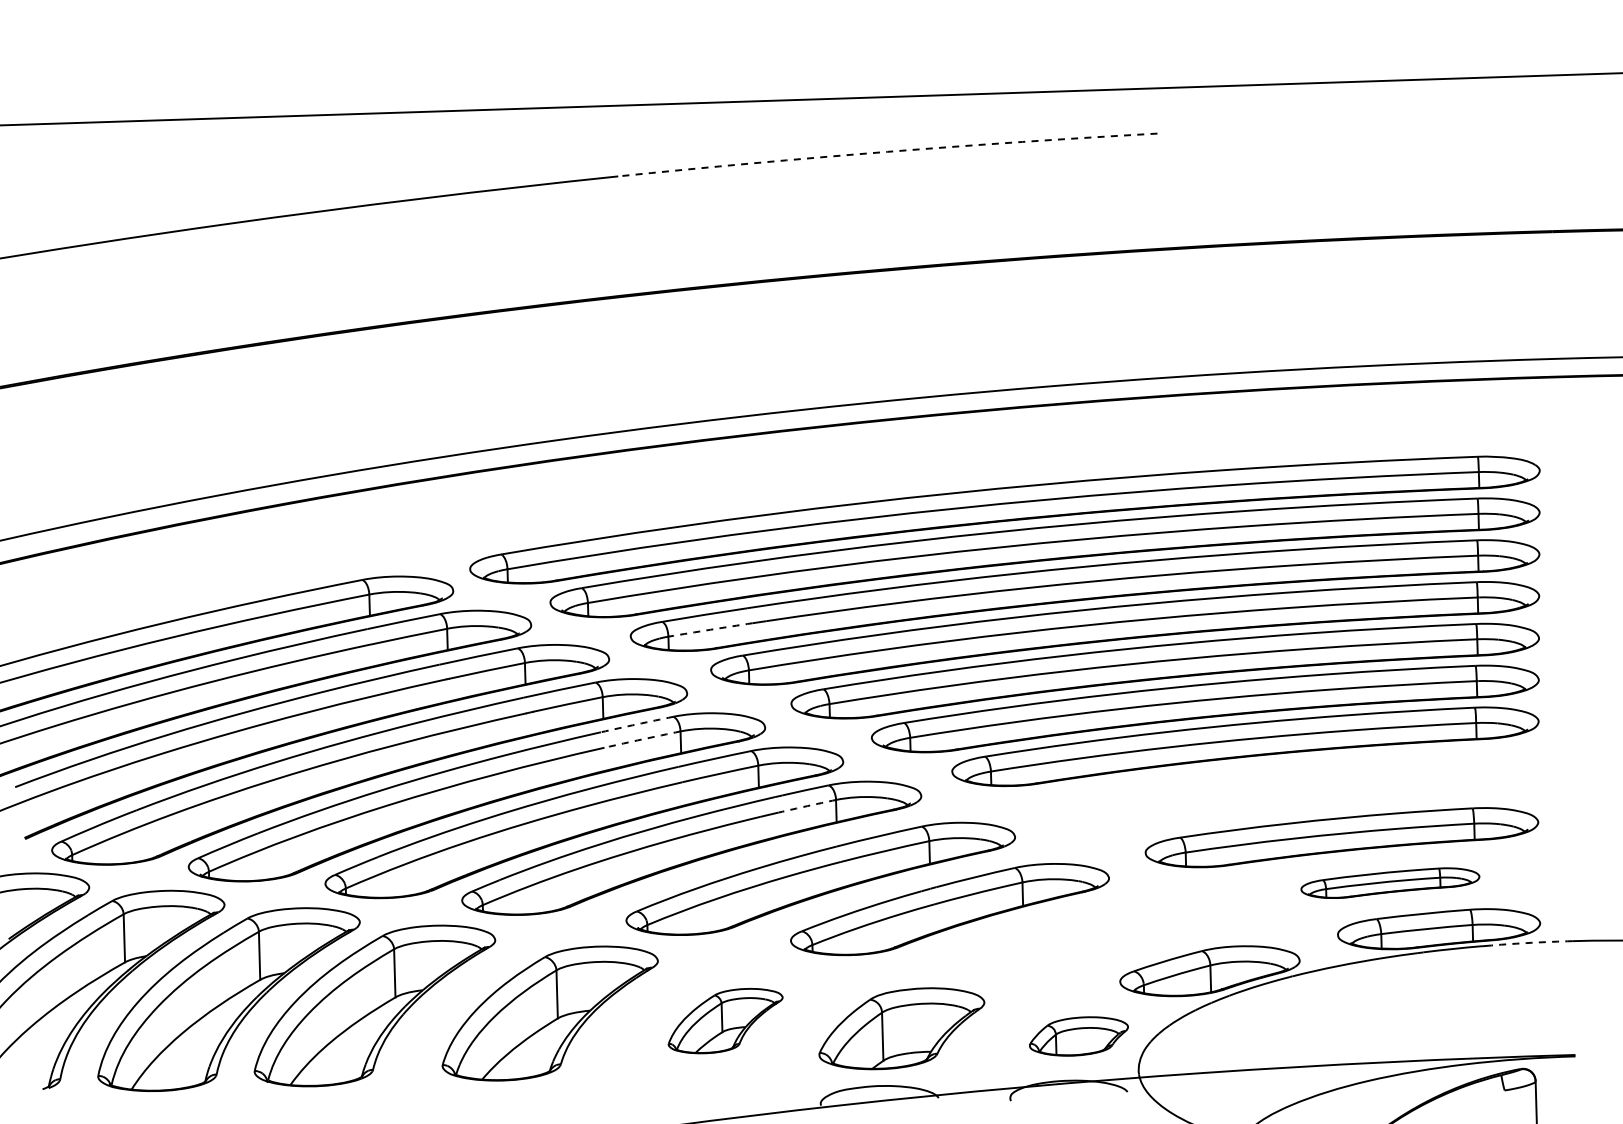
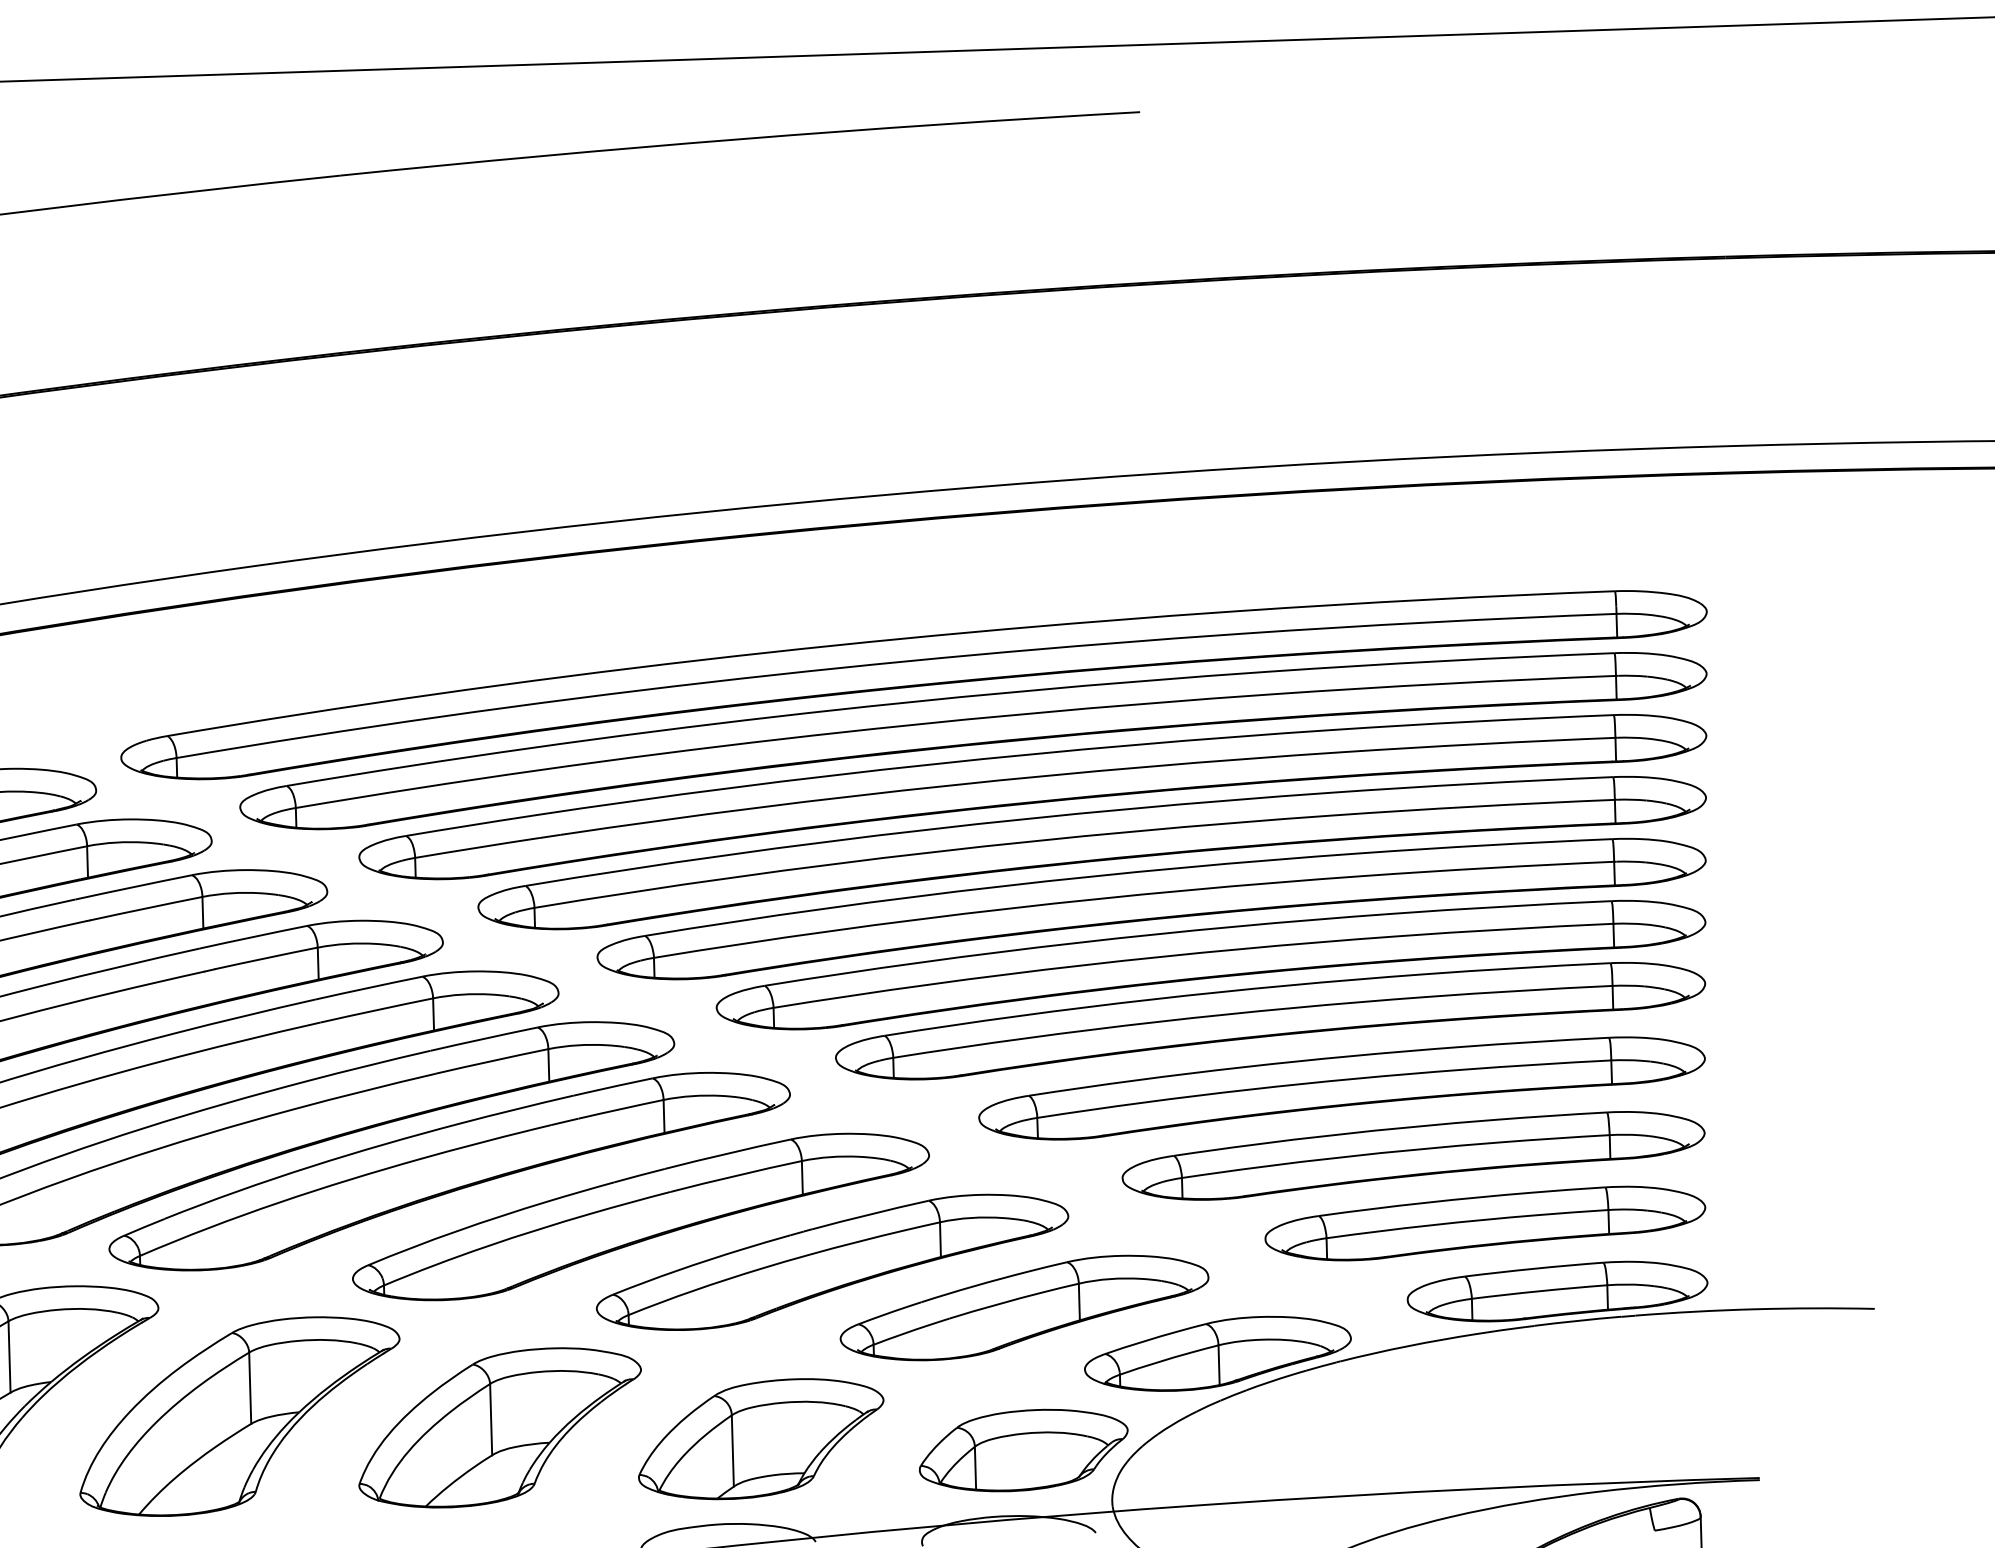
arc: (887, 151) -> (739, 138), dashed -> solid
arc: (710, 629) -> (477, 847), dashed -> solid
arc: (637, 724) -> (369, 988), dashed -> solid
arc: (642, 739) -> (376, 1010), dashed -> solid
part: (1293, 791) -> (1341, 1087), added
arc: (807, 806) -> (621, 1109), dashed -> solid
part: (1390, 882) -> (1485, 1222), size x1.67
part: (1079, 940) -> (1024, 1308), added
arc: (1531, 942) -> (1694, 1311), dashed -> solid
part: (725, 1020) -> (499, 1426), size x1.67
part: (1078, 1036) -> (1023, 1450), size x1.43

